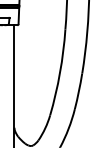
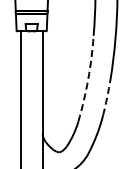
arc: (60, 73) -> (88, 79), solid -> dashed
arc: (79, 91) -> (107, 97), solid -> dashed

